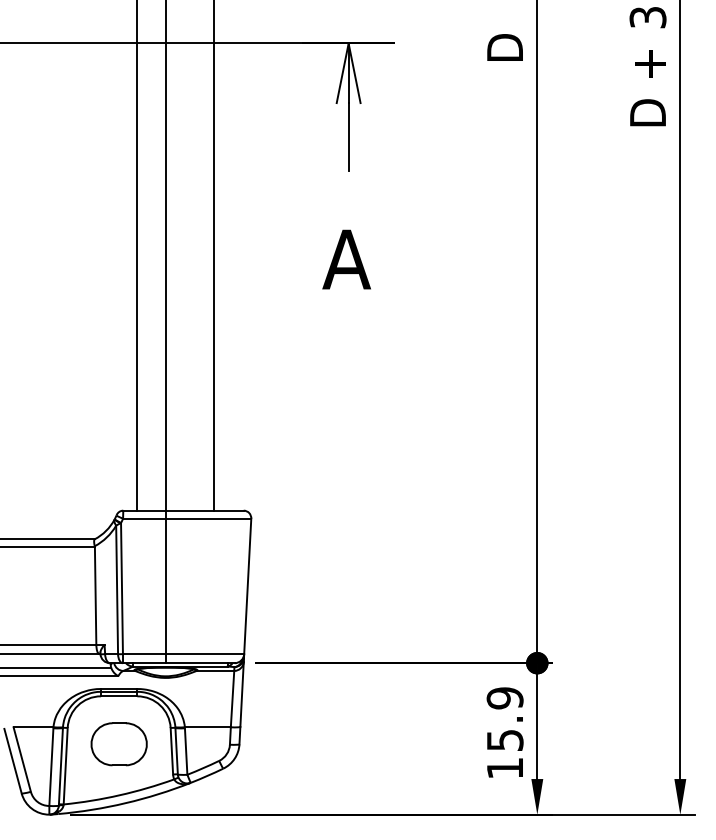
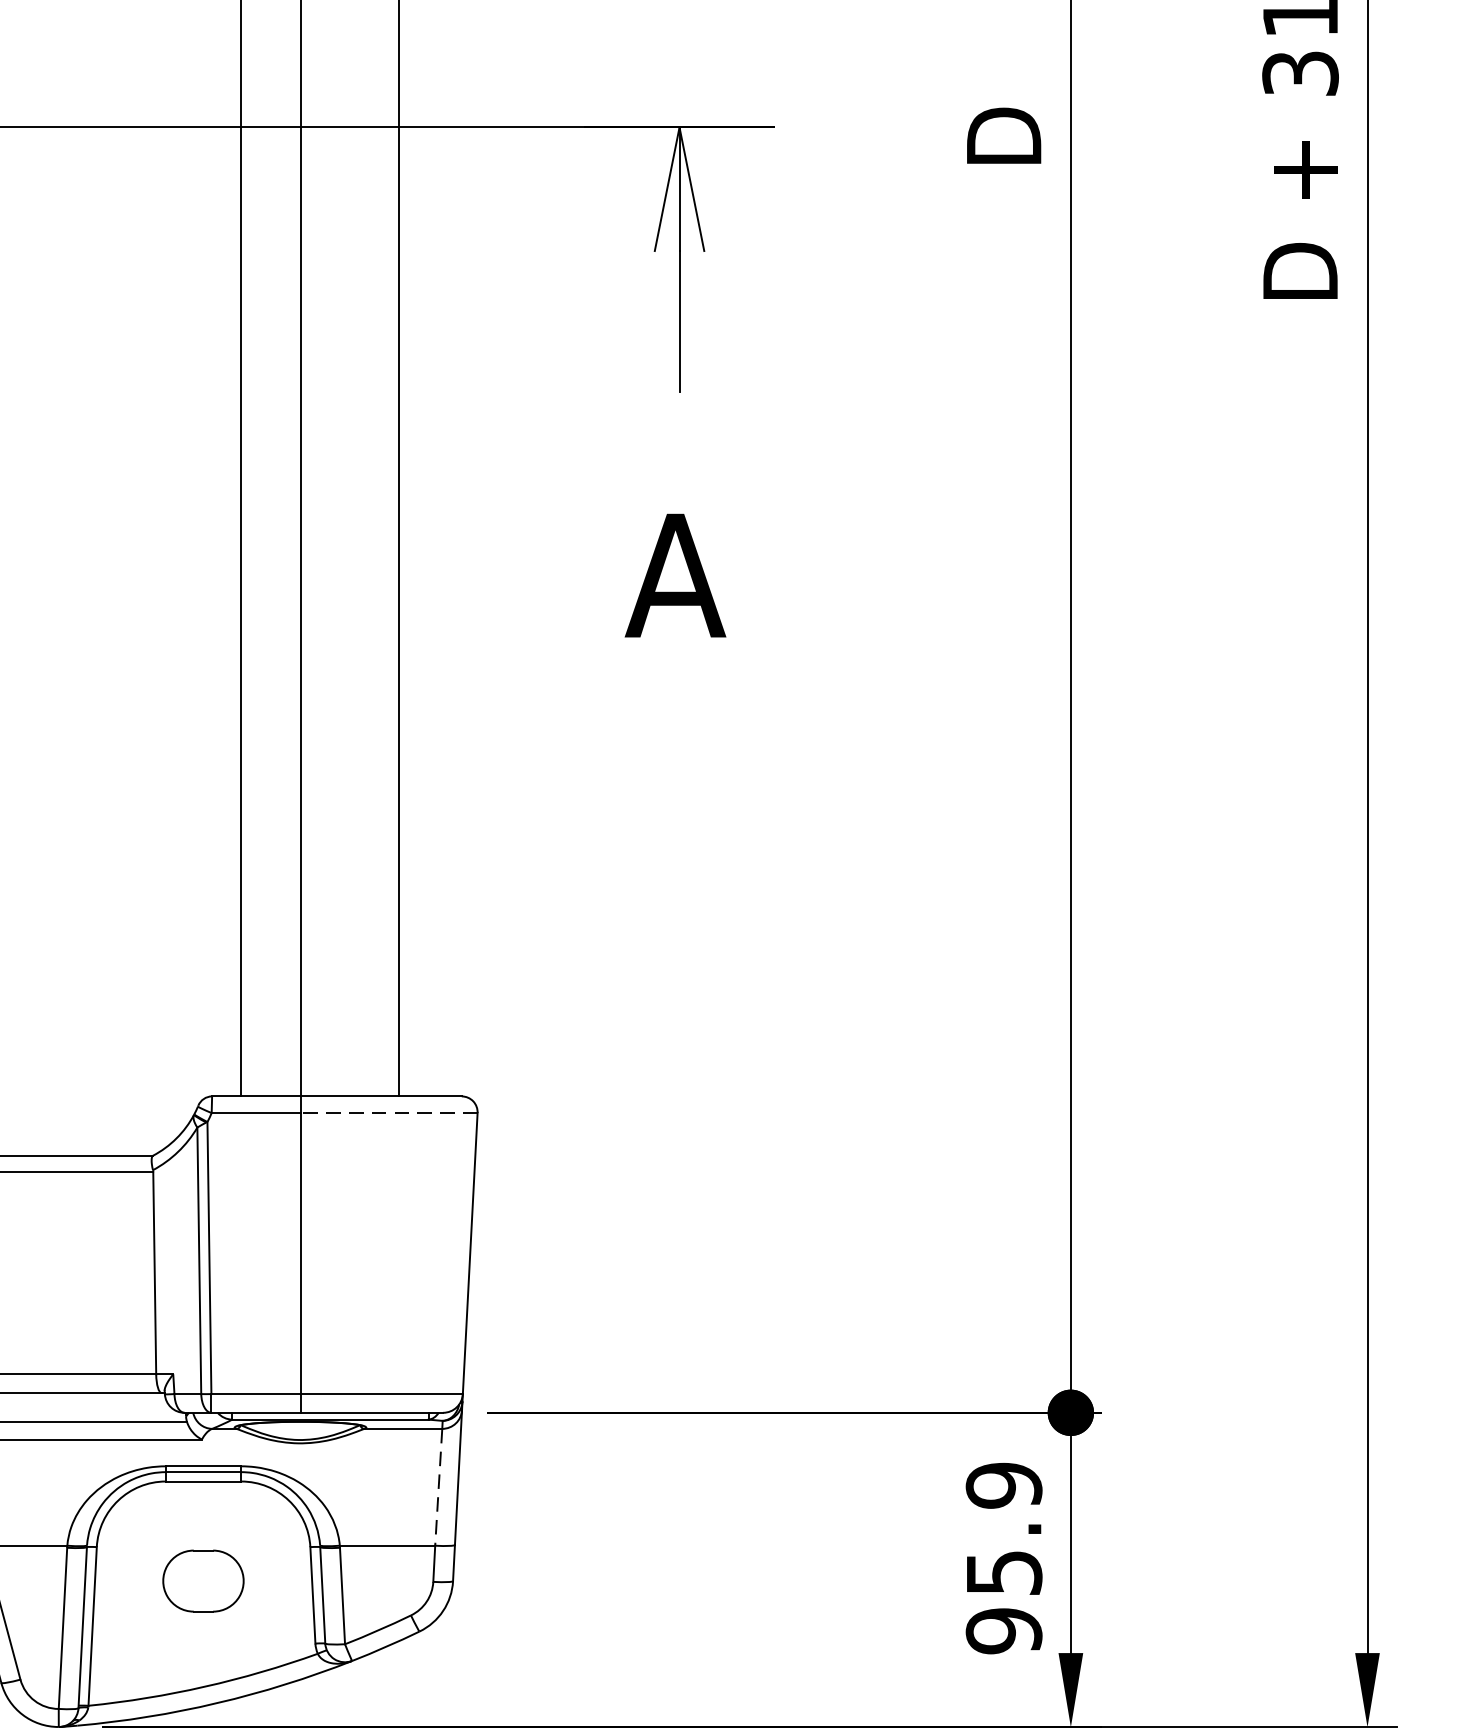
line: (208, 518) -> (388, 1112), solid -> dashed
line: (232, 699) -> (438, 1488), solid -> dashed
part: (118, 744) -> (202, 1581), size x0.7
text: (504, 768) -> (1002, 1631), 15.9 -> 95.9

